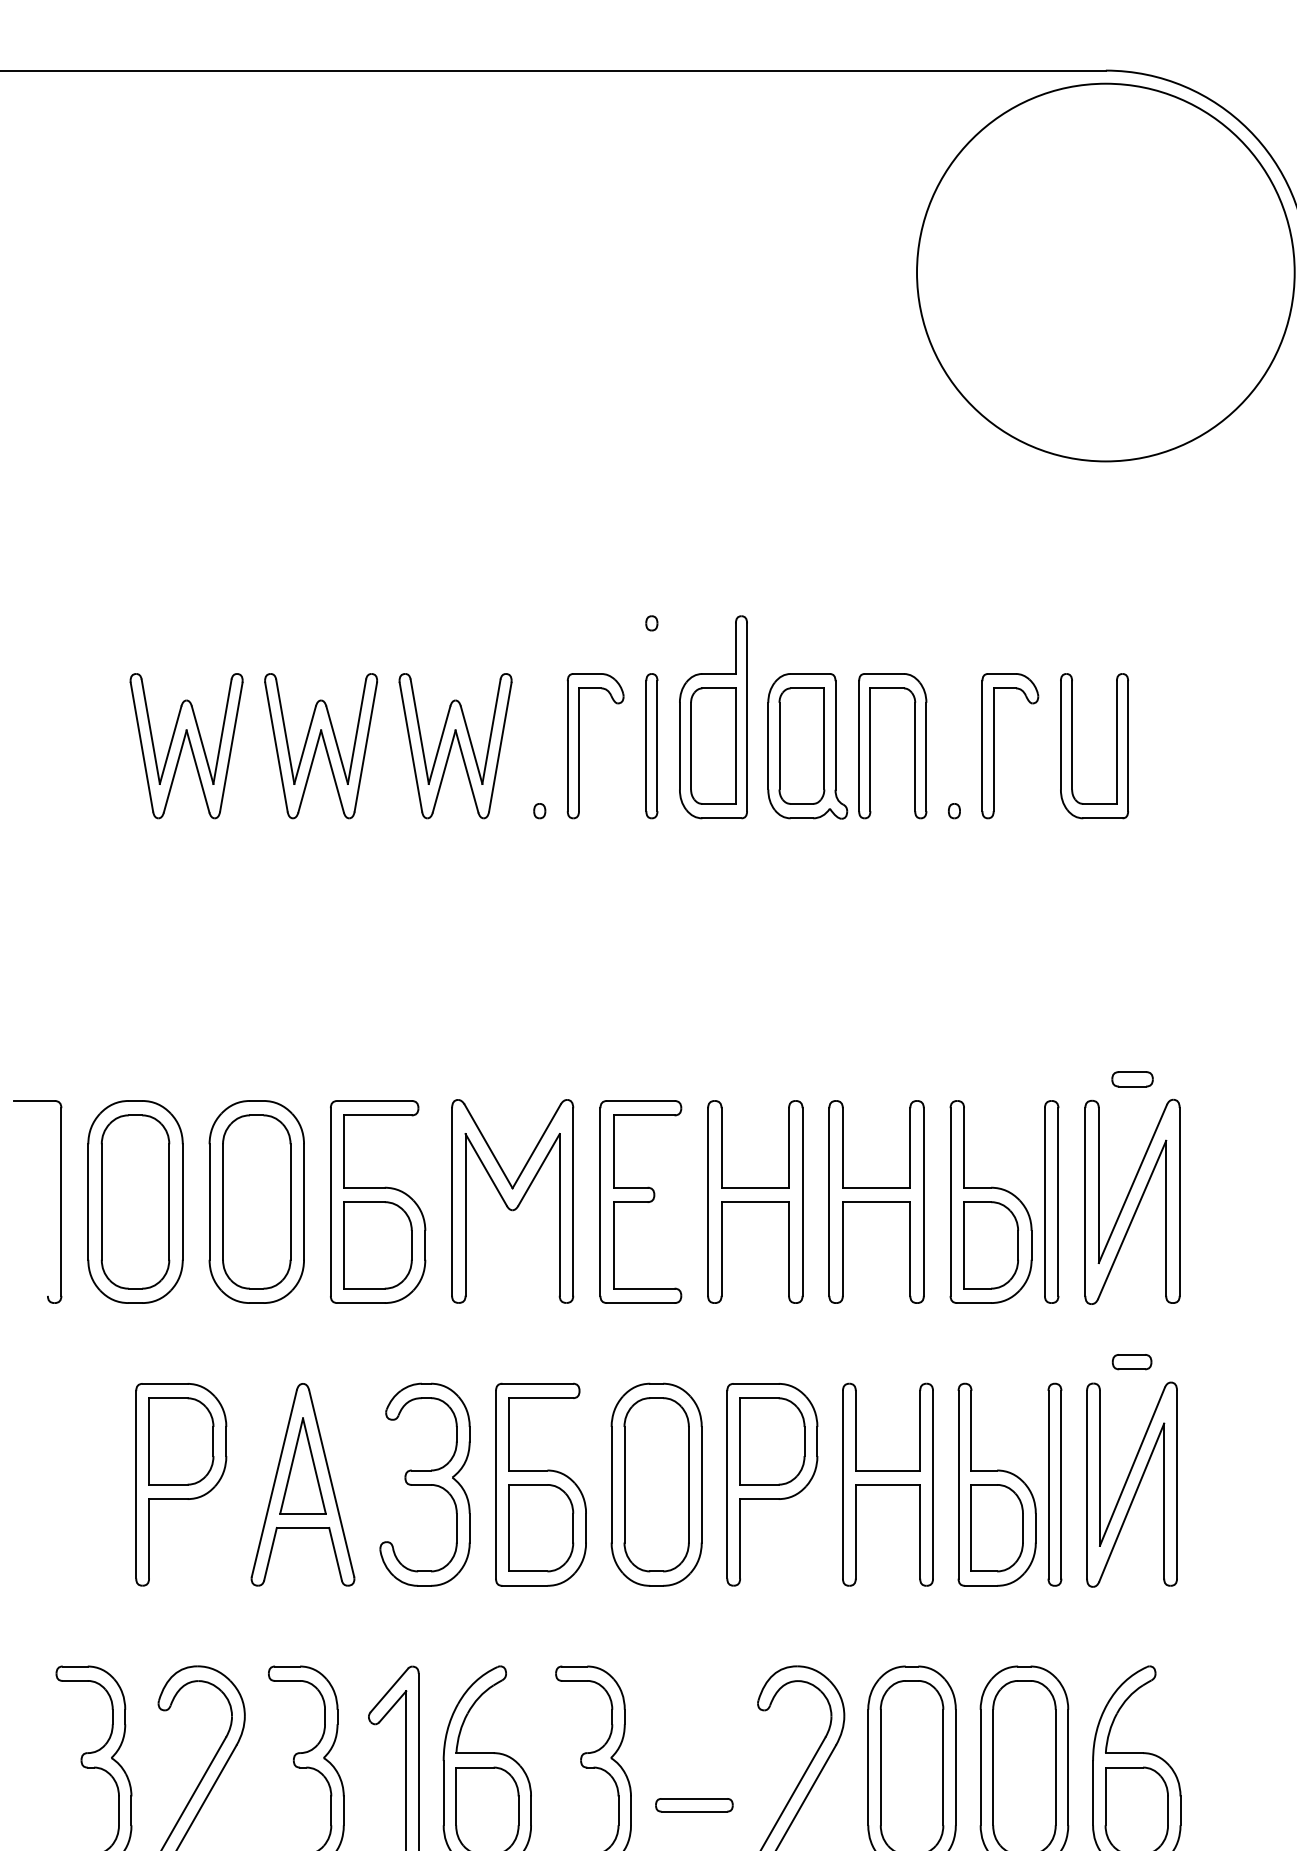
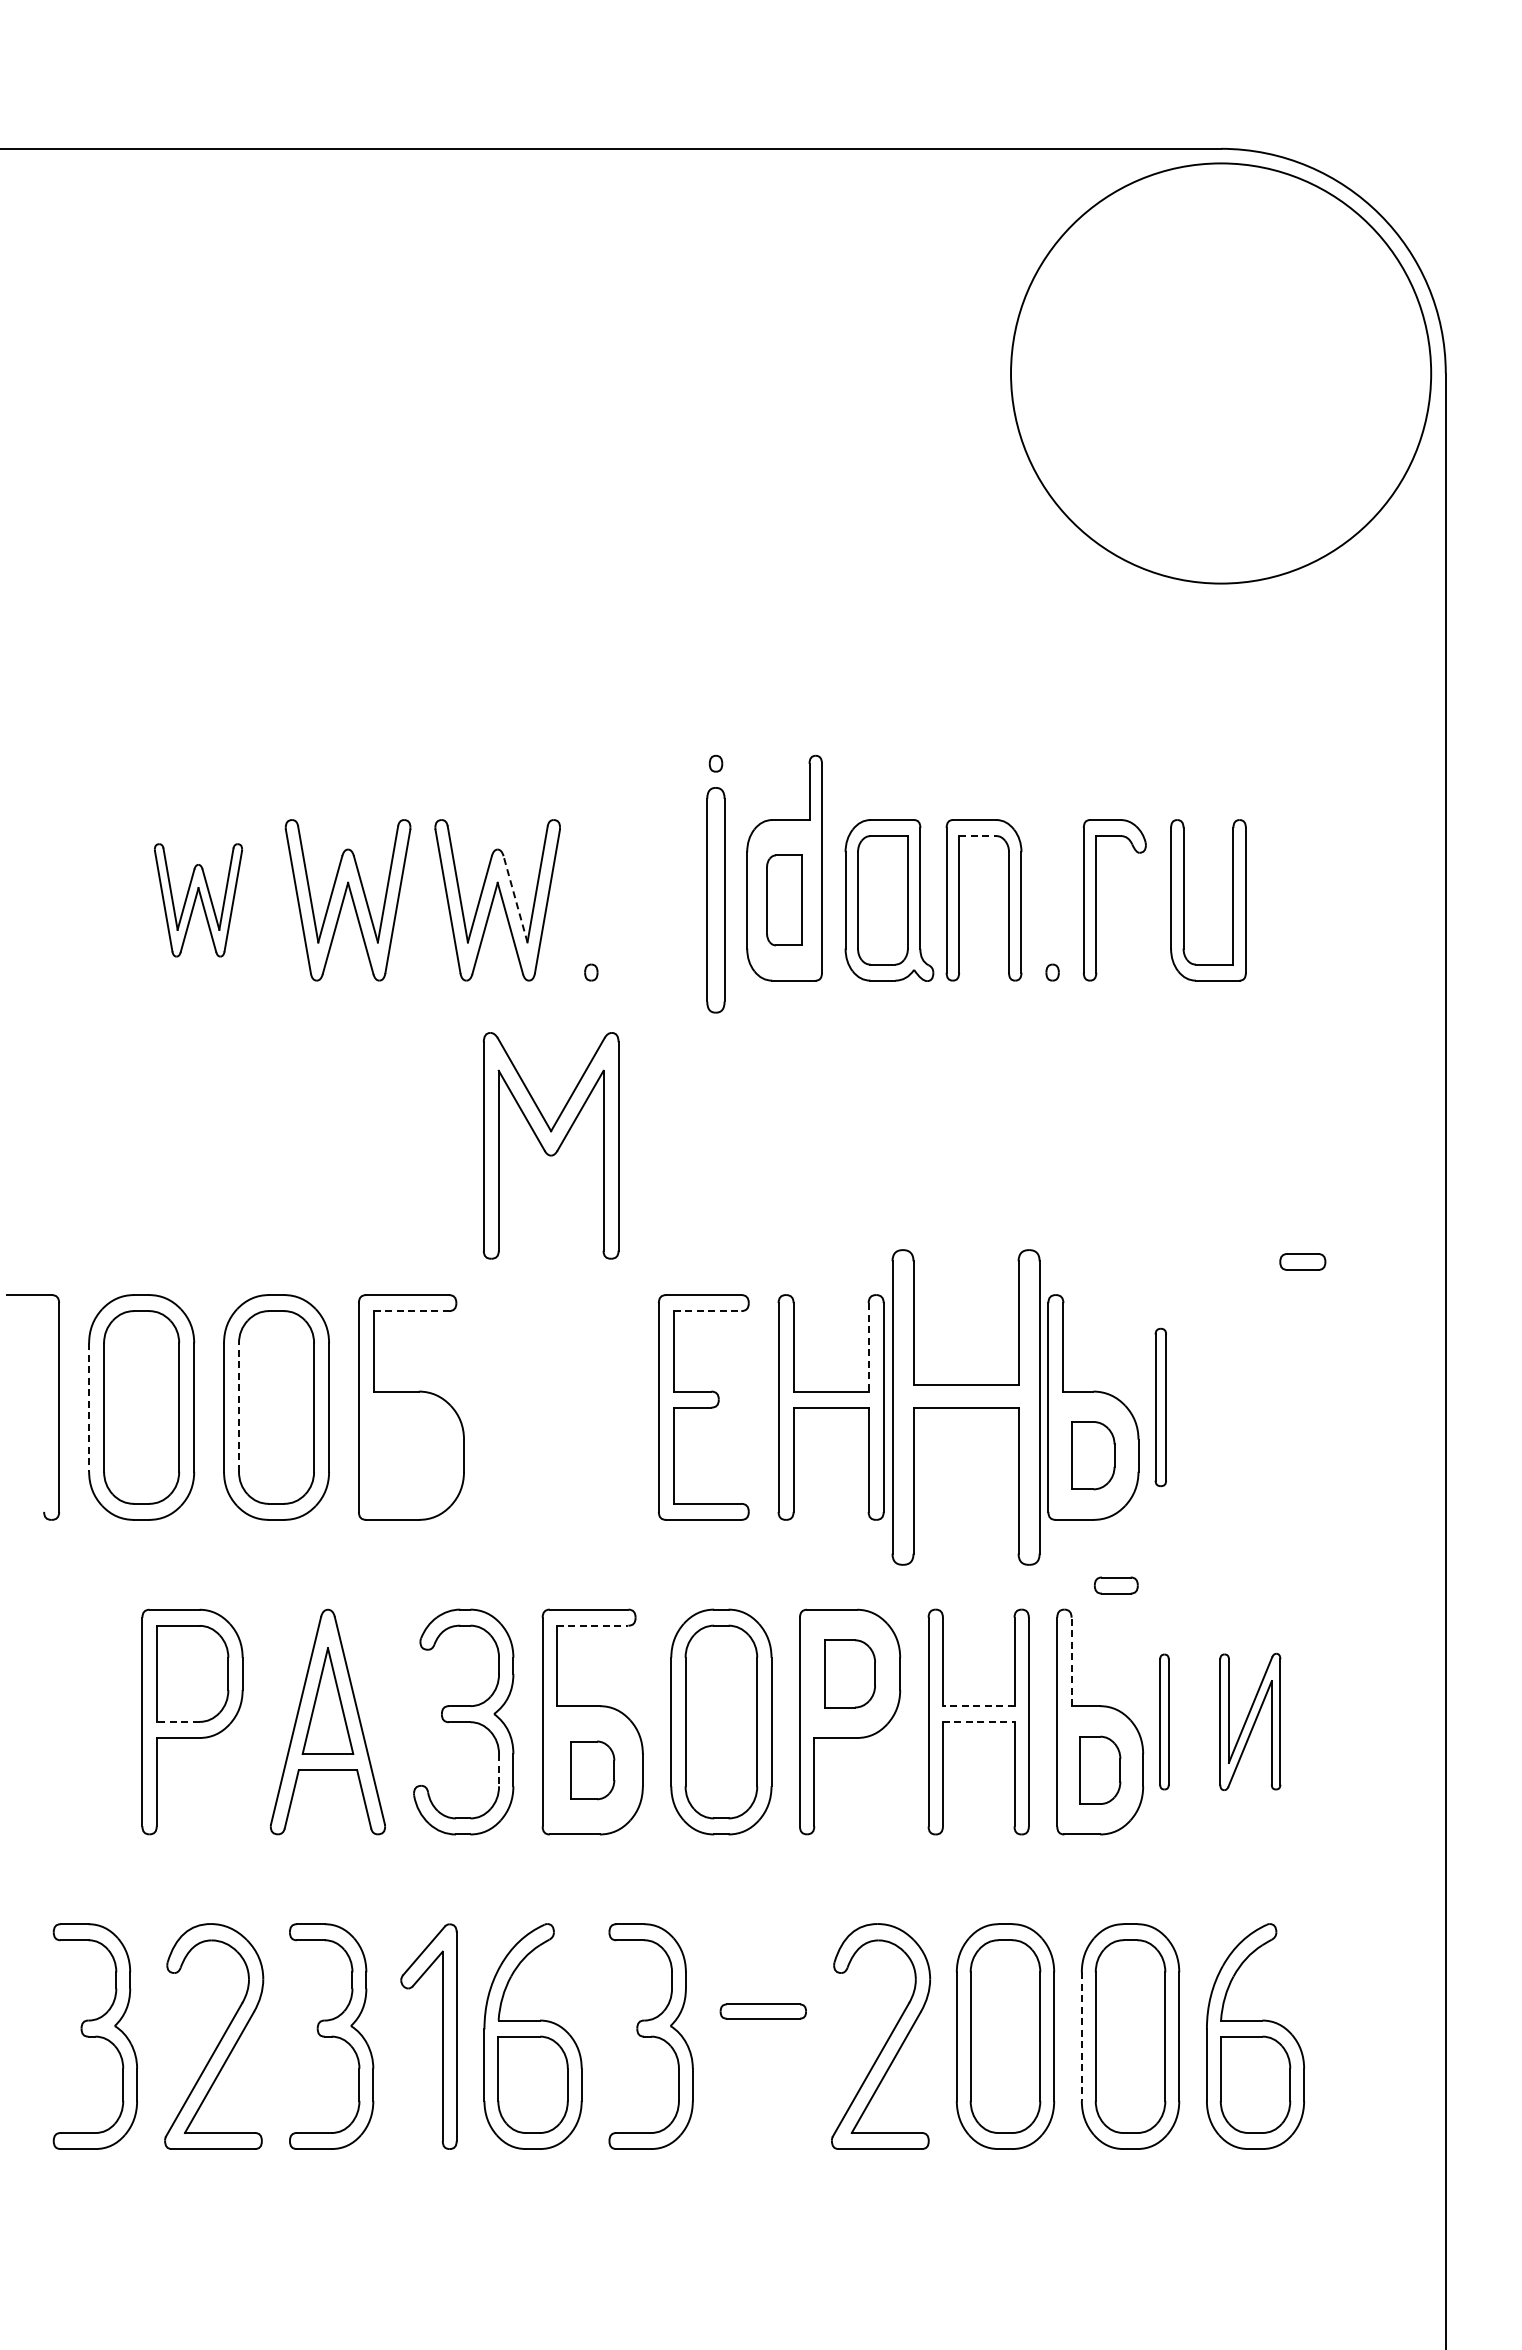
line: (886, 688) -> (977, 836), solid -> dashed
line: (471, 745) -> (515, 899), solid -> dashed
part: (186, 746) -> (198, 900), size x0.7
part: (579, 746) -> (635, 900), removed
part: (652, 746) -> (716, 900), size x1.4
part: (713, 746) -> (784, 900), size x0.7
part: (1132, 1078) -> (1302, 1261), moved
line: (378, 1115) -> (411, 1311), solid -> dashed
line: (644, 1115) -> (707, 1311), solid -> dashed
line: (788, 1148) -> (868, 1347), solid -> dashed
line: (223, 1201) -> (239, 1406), solid -> dashed
part: (512, 1201) -> (550, 1145), moved
part: (1132, 1201) -> (1250, 1406), removed
line: (88, 1202) -> (89, 1407), solid -> dashed
part: (876, 1202) -> (965, 1407), size x1.4
part: (1051, 1202) -> (1160, 1407), size x0.7
part: (378, 1245) -> (411, 1455), removed
part: (991, 1245) -> (1093, 1455), size x0.7
part: (1132, 1362) -> (1116, 1585), moved
line: (540, 1397) -> (592, 1625), solid -> dashed
line: (971, 1430) -> (1071, 1661), solid -> dashed
part: (771, 1441) -> (849, 1673), size x0.7
line: (887, 1470) -> (978, 1706), solid -> dashed
line: (167, 1484) -> (177, 1721), solid -> dashed
part: (1054, 1484) -> (1164, 1721), size x0.6
part: (1132, 1484) -> (1250, 1721), size x0.6
line: (887, 1485) -> (978, 1722), solid -> dashed
line: (457, 1528) -> (499, 1770), solid -> dashed
part: (540, 1528) -> (592, 1770), size x0.6
part: (997, 1528) -> (1100, 1770), size x0.7
line: (980, 1768) -> (1081, 2037), solid -> dashed
part: (693, 1805) -> (762, 2011), moved

